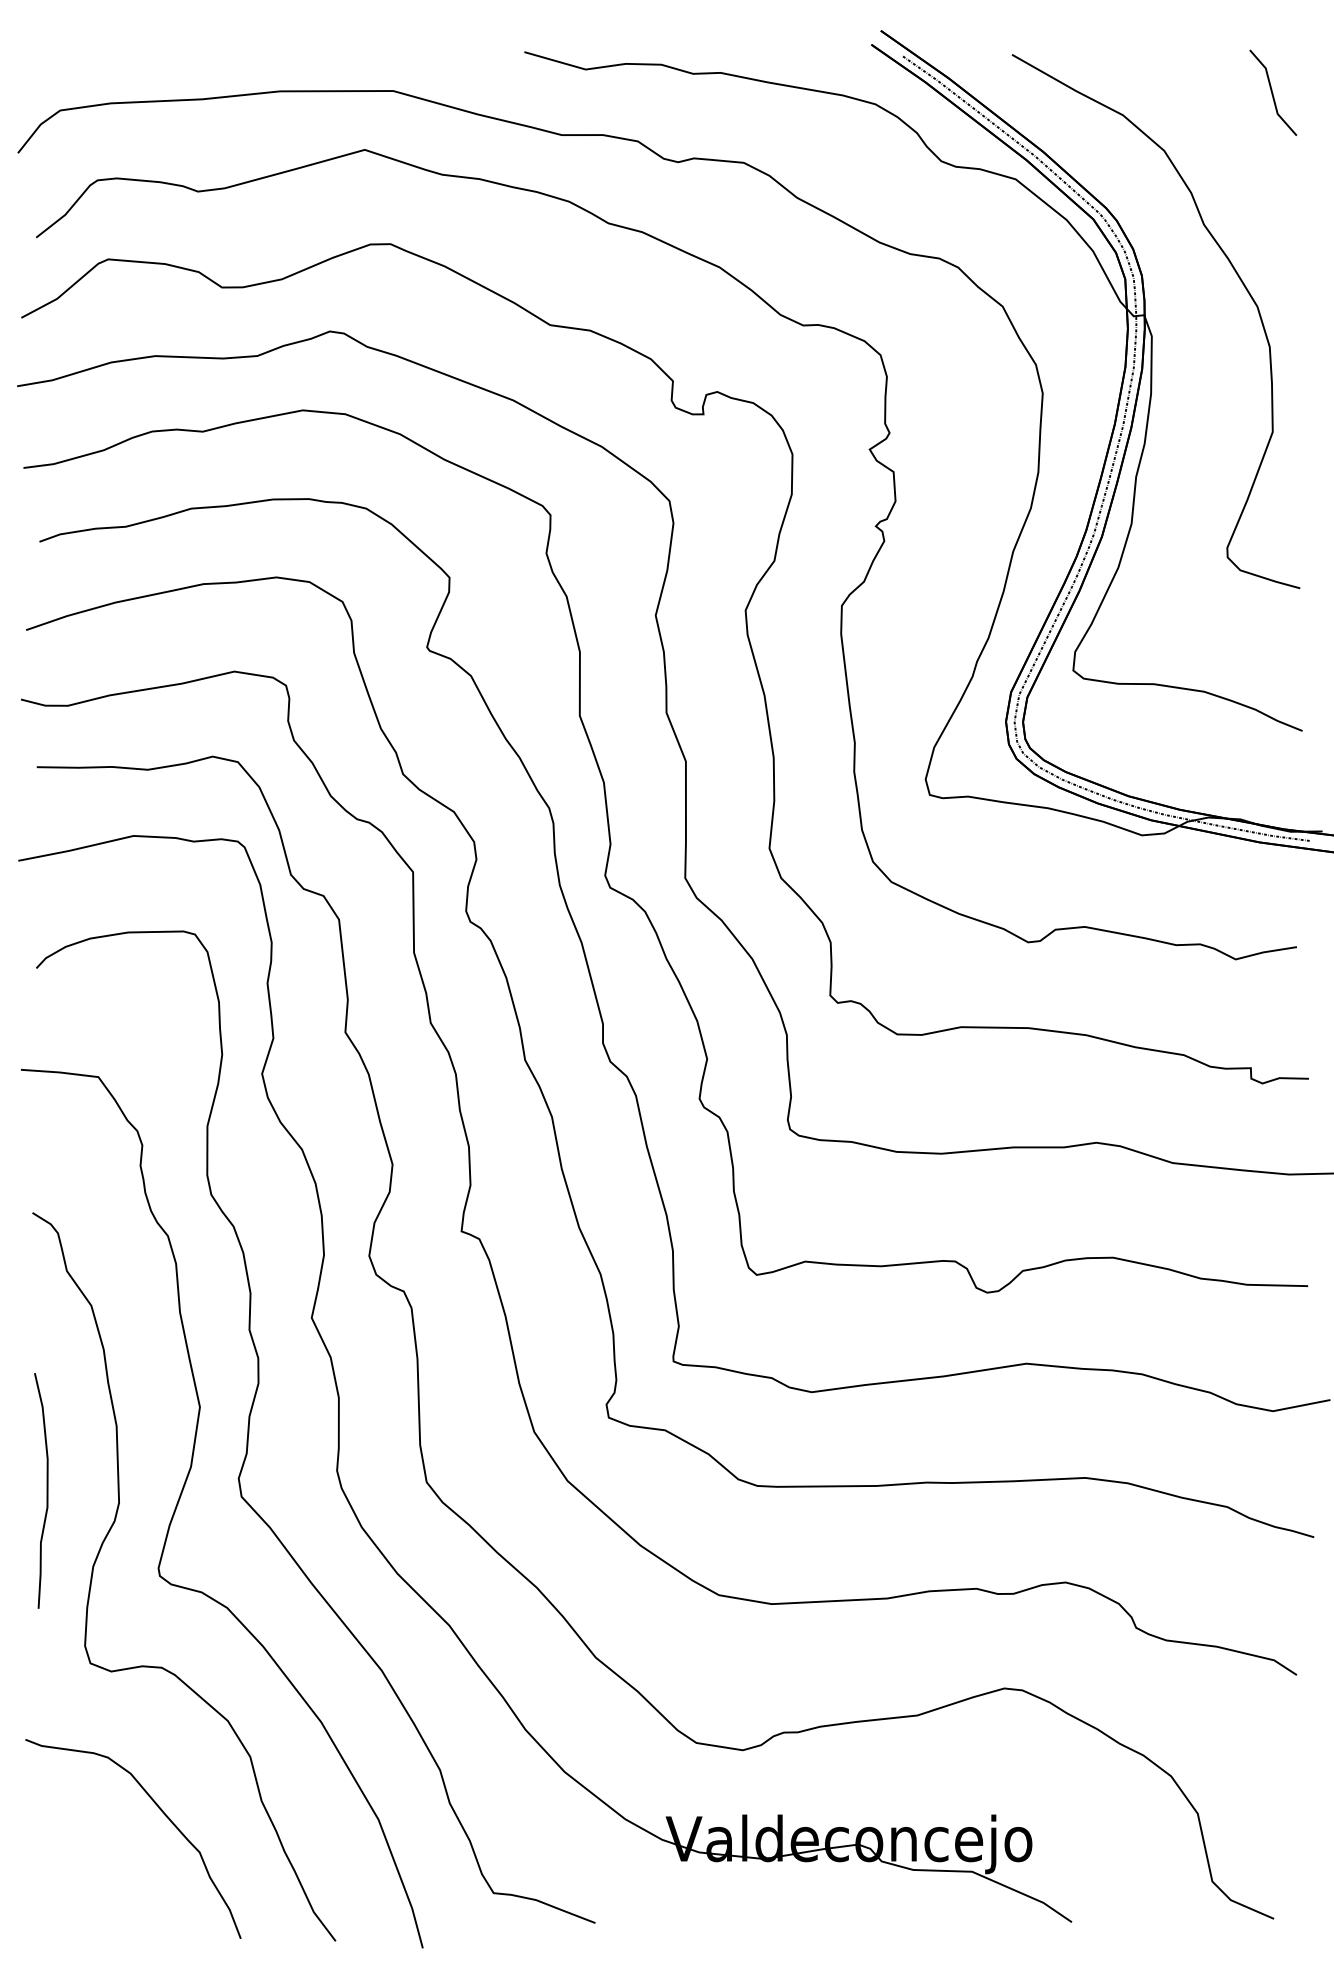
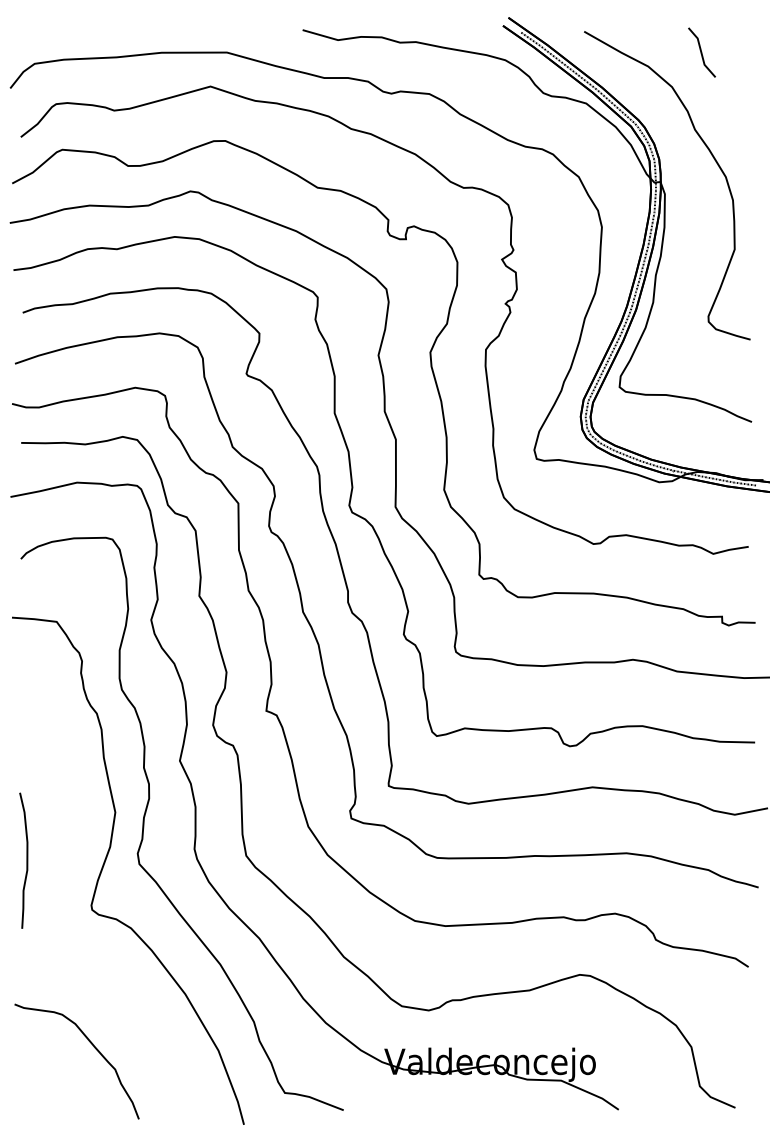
part: (1272, 92) -> (701, 52), moved
part: (108, 1537) -> (62, 887), removed

